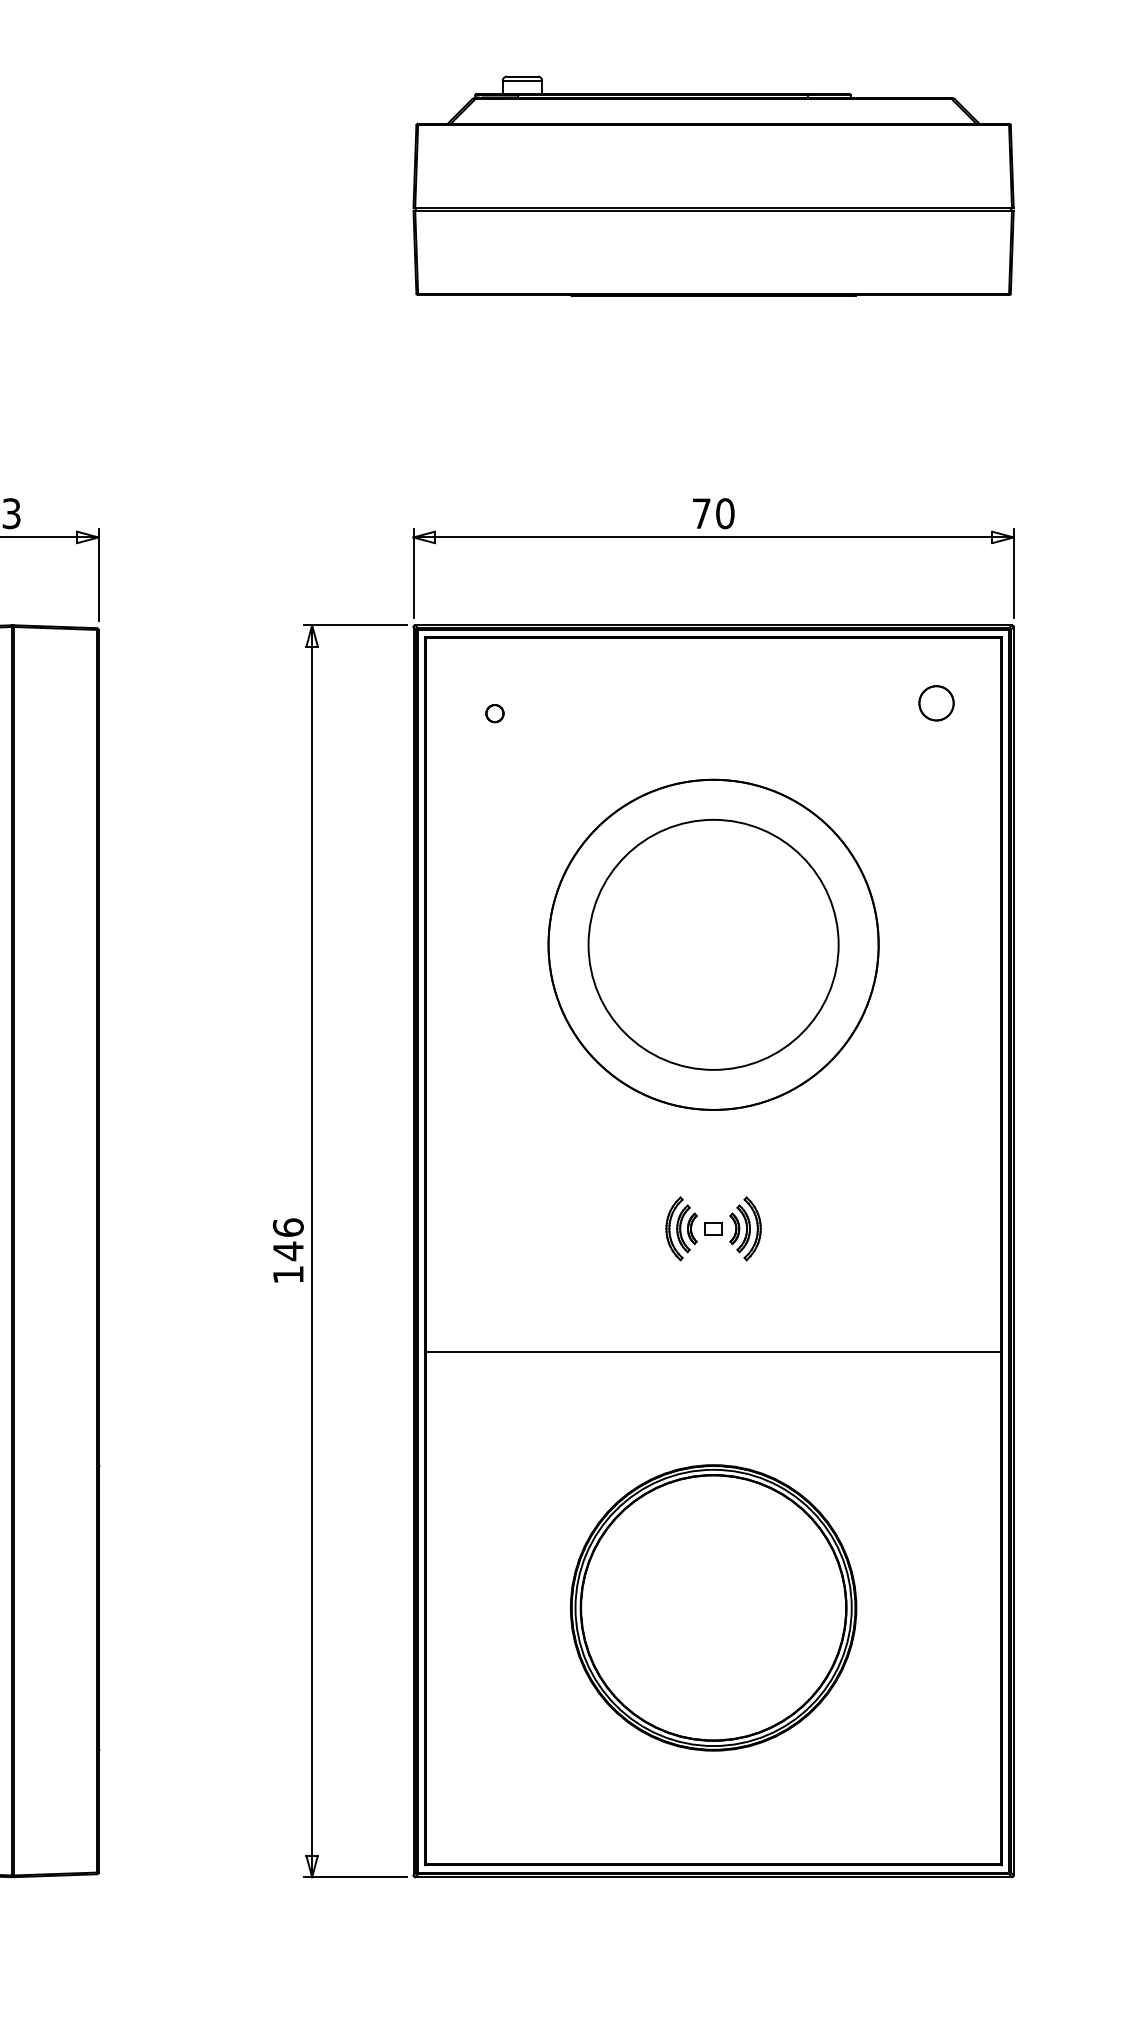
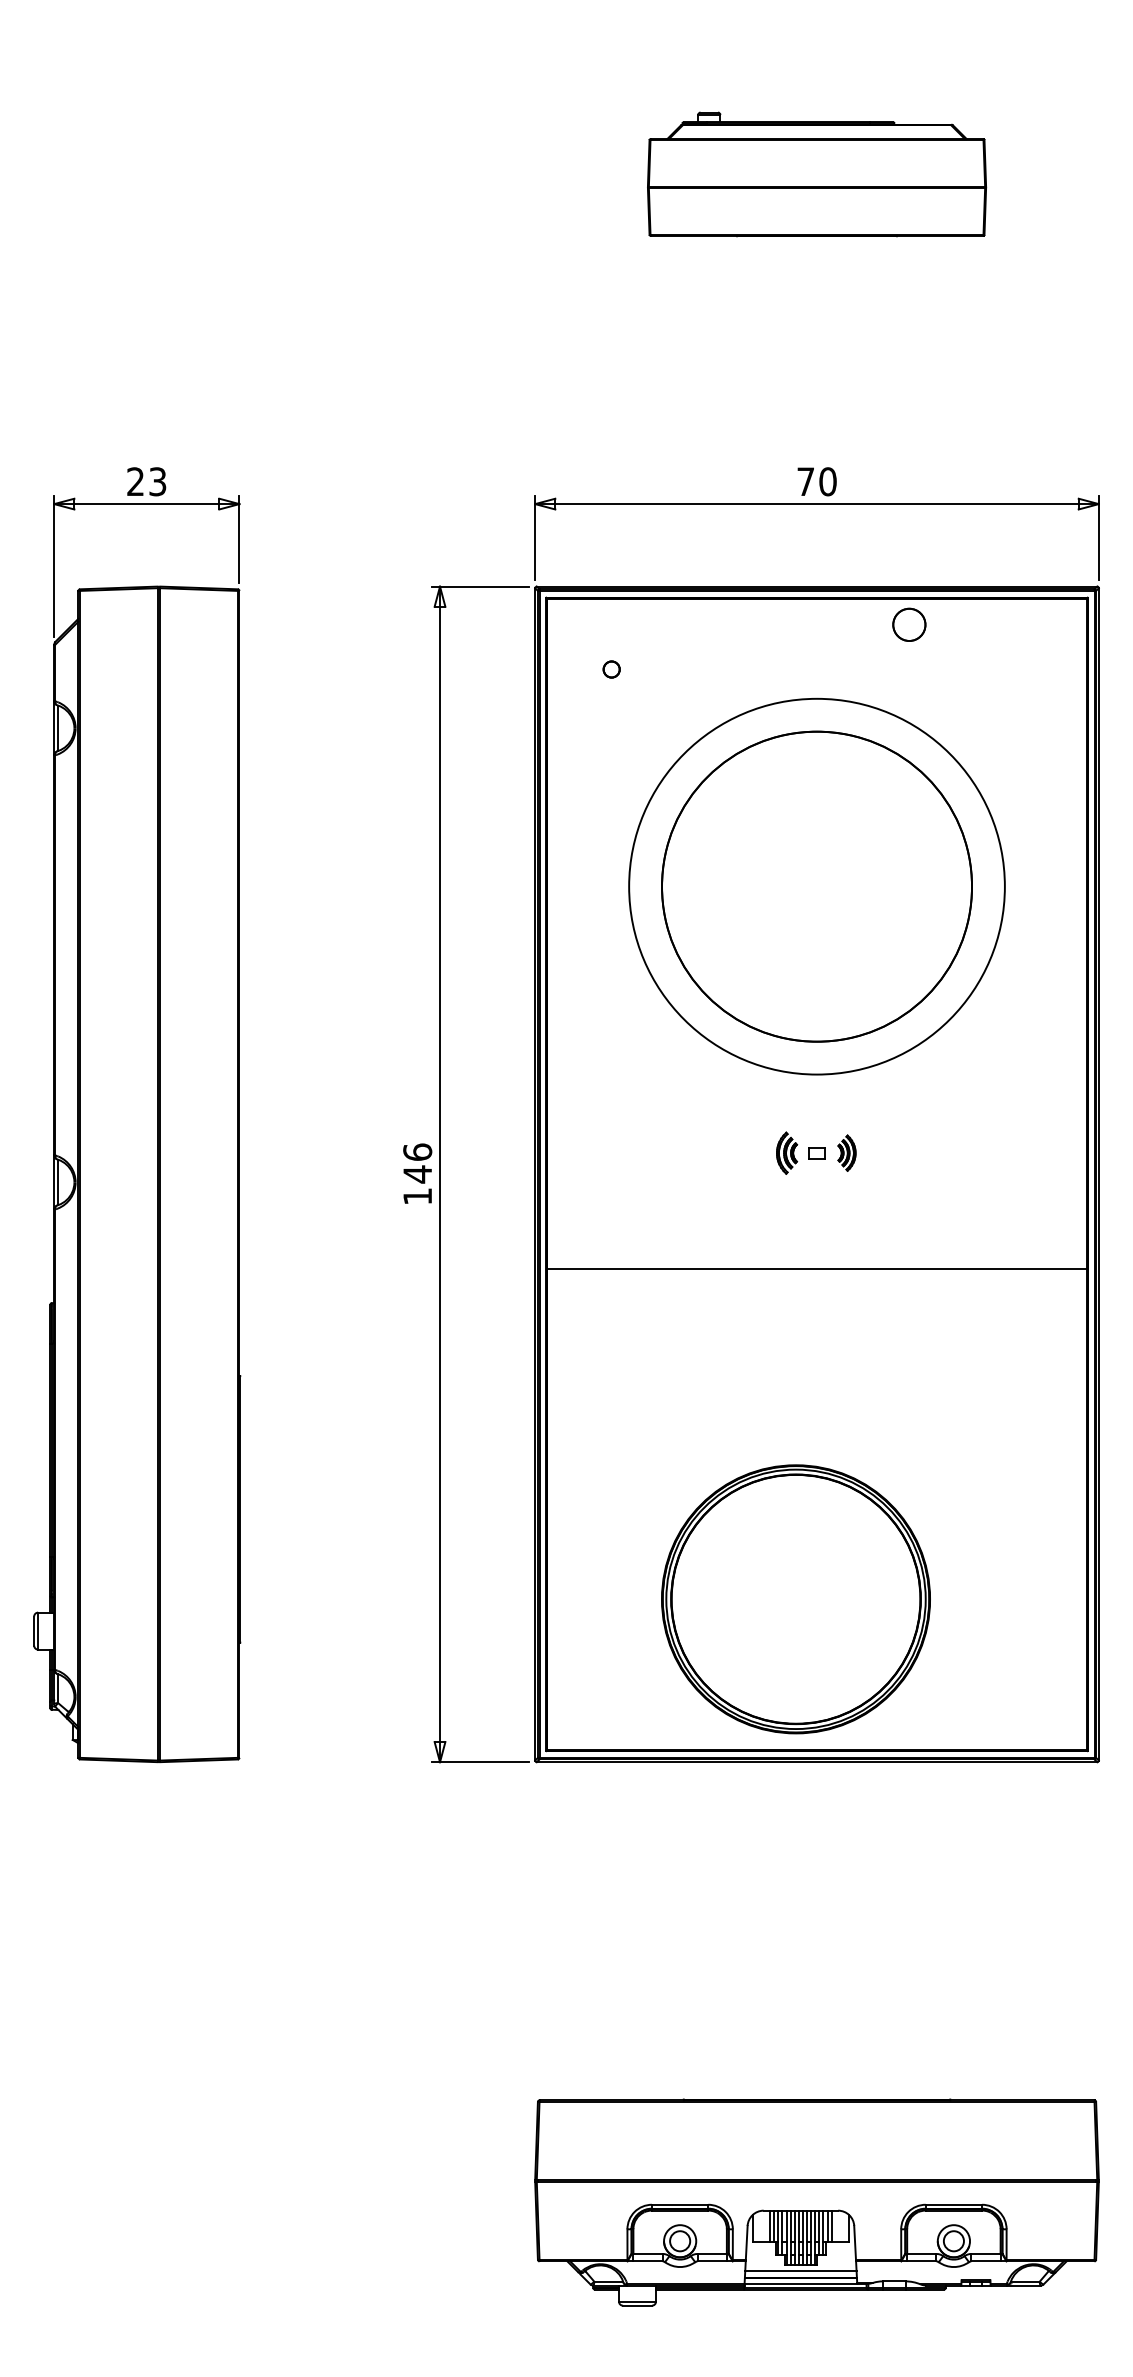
part: (713, 186) -> (816, 174), size x0.6
circle: (936, 702) -> (909, 624), moved
circle: (713, 944) -> (816, 886), size x1.6
part: (681, 1227) -> (786, 1152), size x0.7
part: (745, 1227) -> (846, 1152), size x0.6
part: (713, 1608) -> (795, 1599), moved

